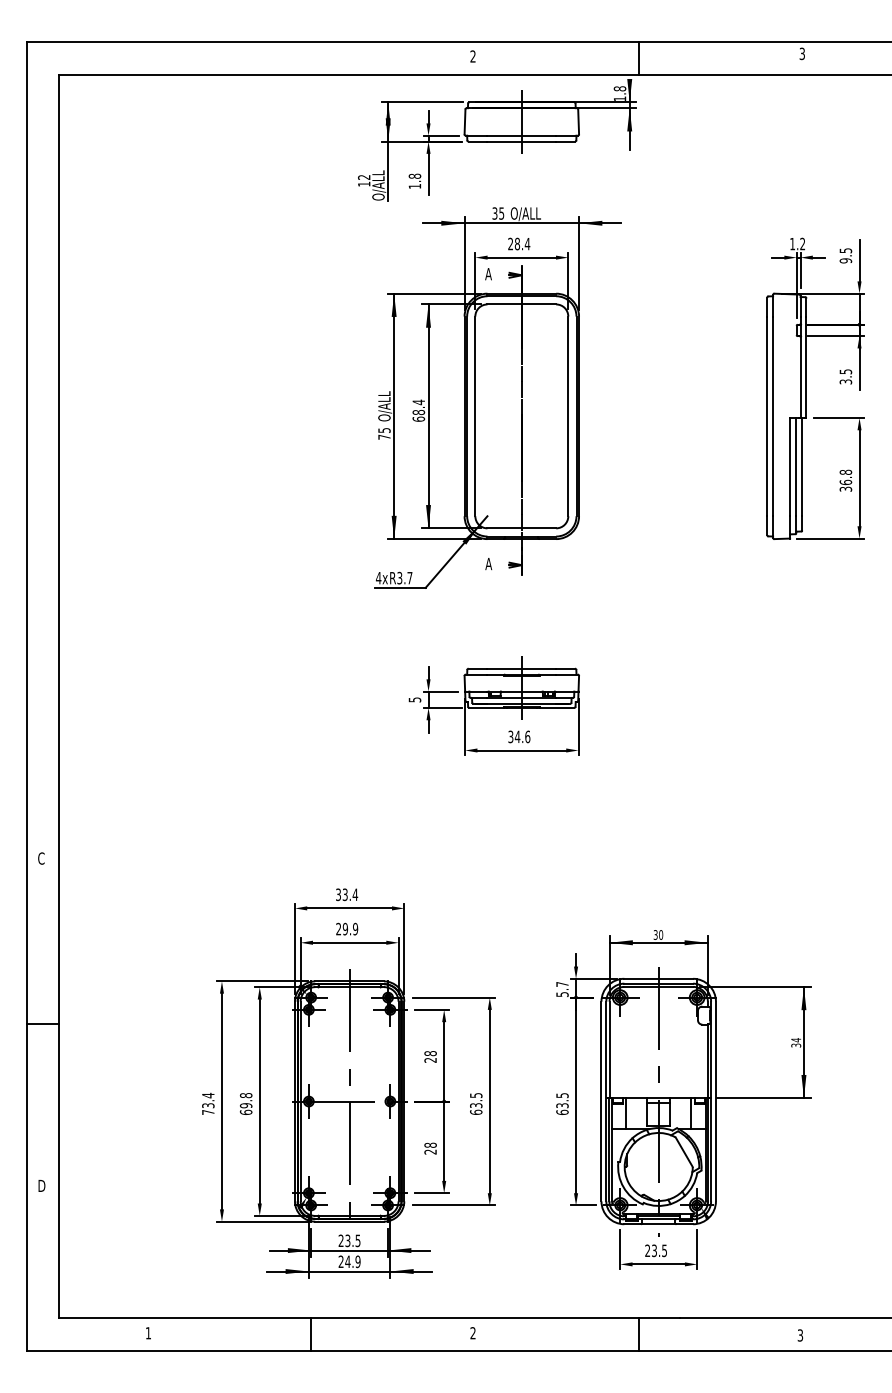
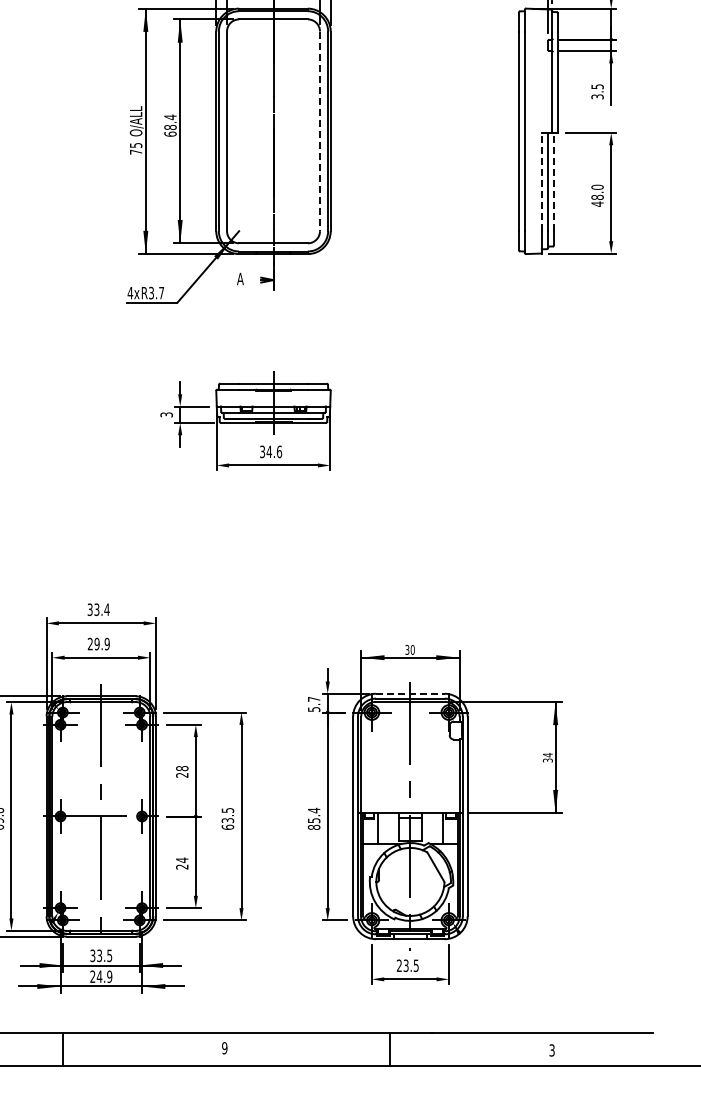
line: (568, 416) -> (320, 131), solid -> dashed
line: (790, 466) -> (542, 181), solid -> dashed
line: (802, 466) -> (554, 181), solid -> dashed
text: (845, 480) -> (597, 195), 36.8 -> 48.0
text: (414, 699) -> (166, 414), 5 -> 3
line: (659, 978) -> (411, 693), solid -> dashed
text: (562, 1103) -> (314, 818), 63.5 -> 85.4
text: (430, 1145) -> (182, 860), 28 -> 24
text: (340, 1241) -> (92, 956), 23.5 -> 33.5
text: (472, 1333) -> (224, 1048), 2 -> 9

